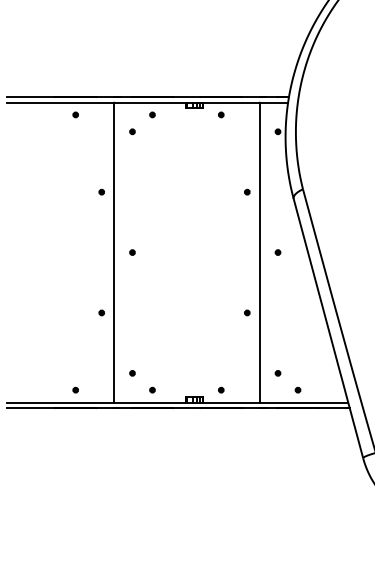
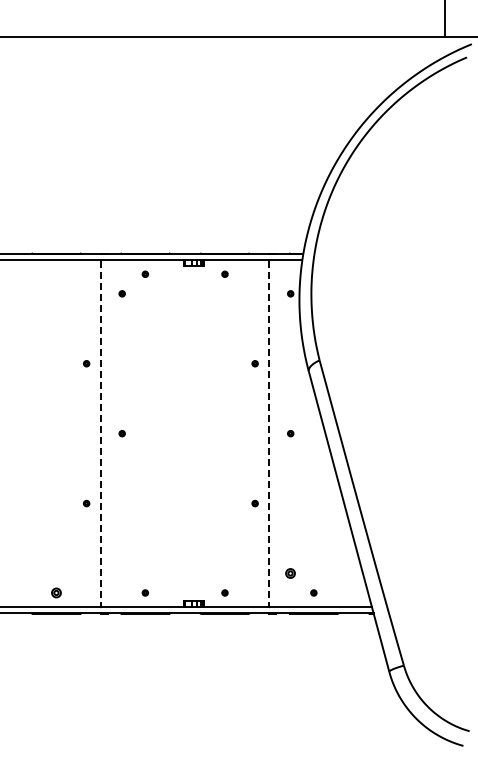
part: (75, 114) -> (56, 273), removed
line: (113, 253) -> (100, 434), solid -> dashed
line: (259, 253) -> (269, 434), solid -> dashed
part: (131, 373) -> (121, 573), removed
part: (277, 373) -> (290, 573), size x1.6
part: (75, 389) -> (56, 592), size x1.6

